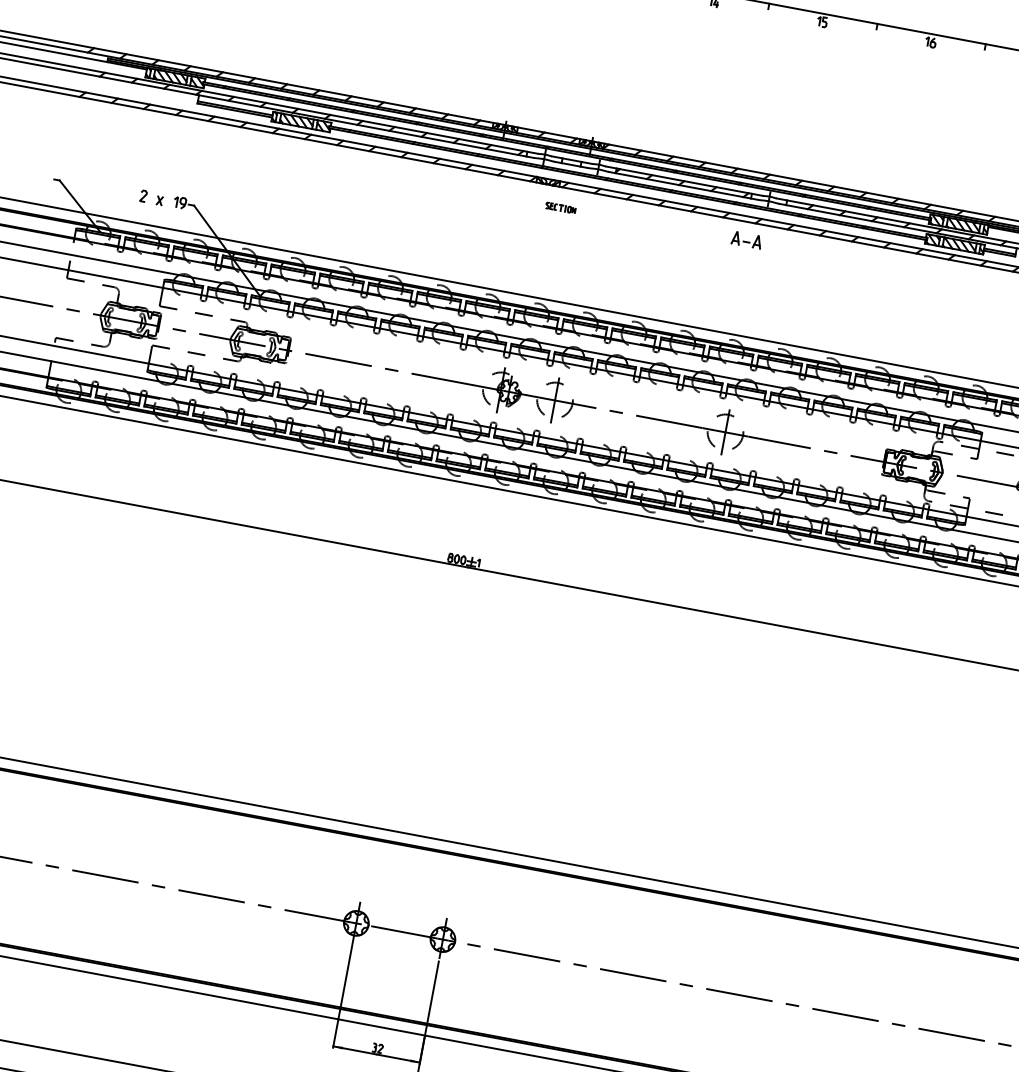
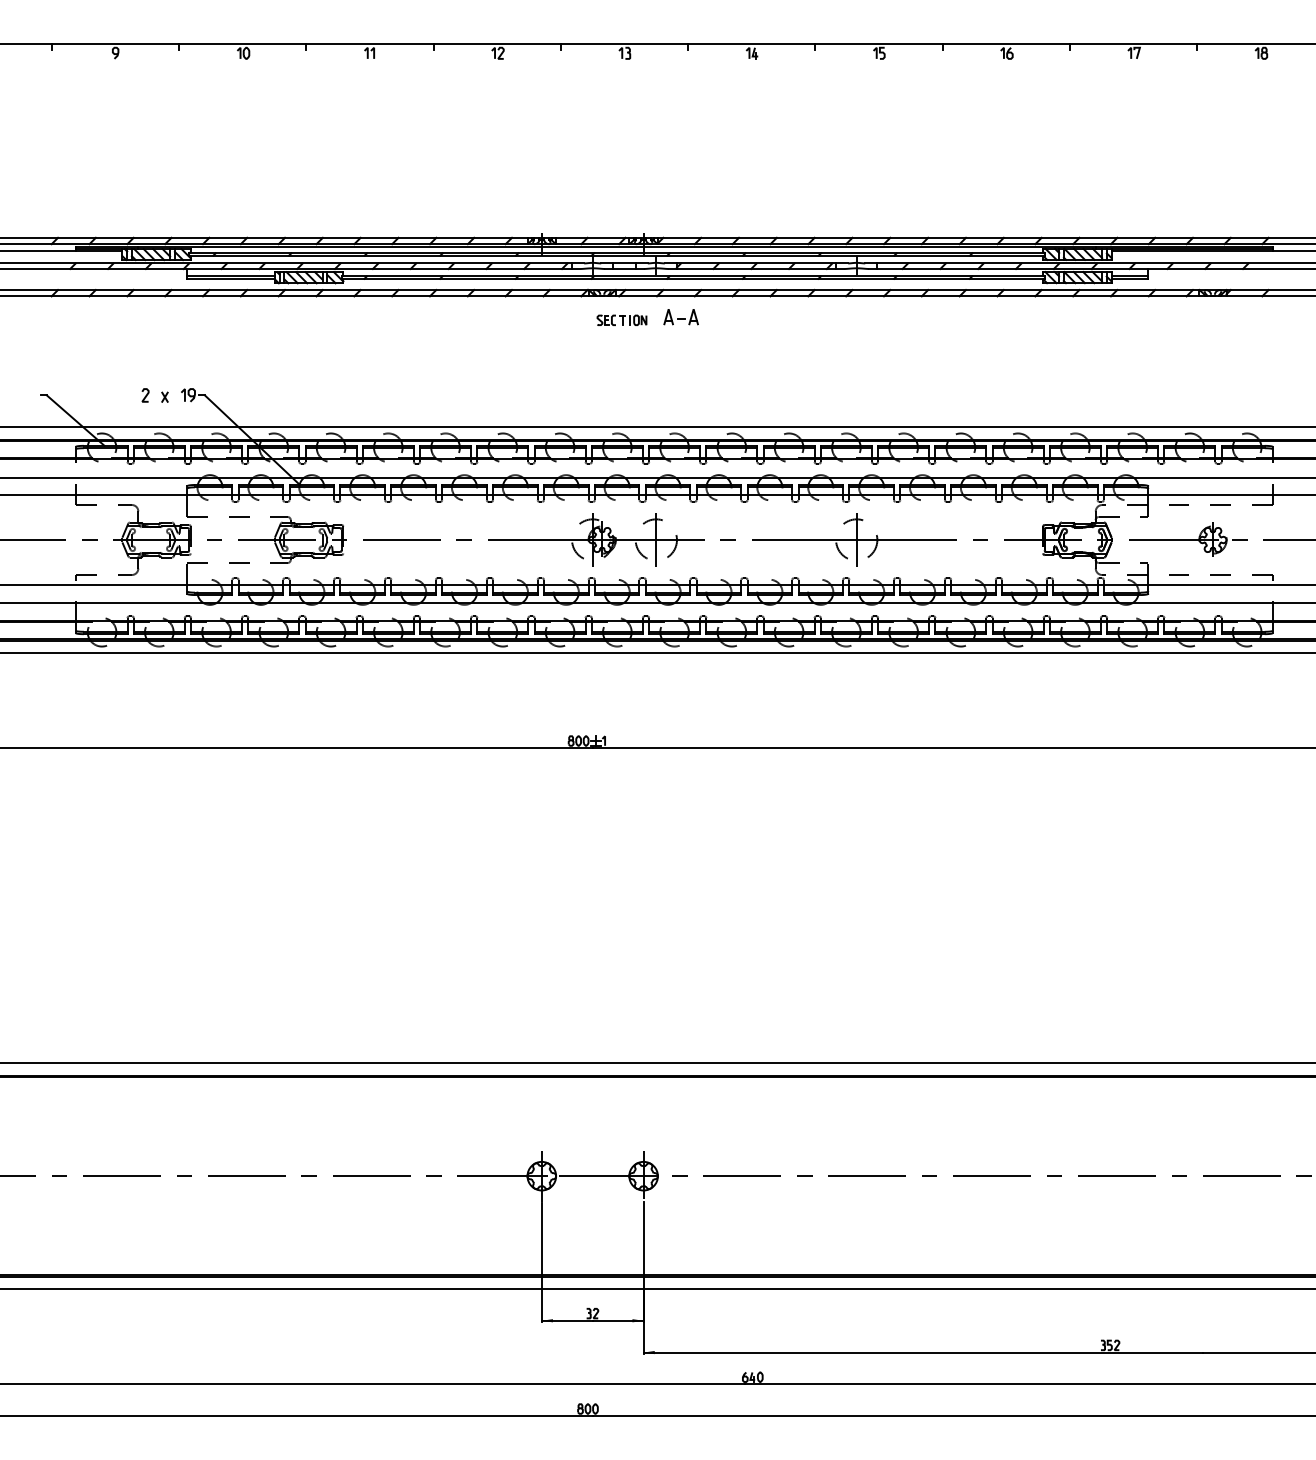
part: (560, 207) -> (621, 319), size x1.43
part: (746, 240) -> (680, 317), moved

